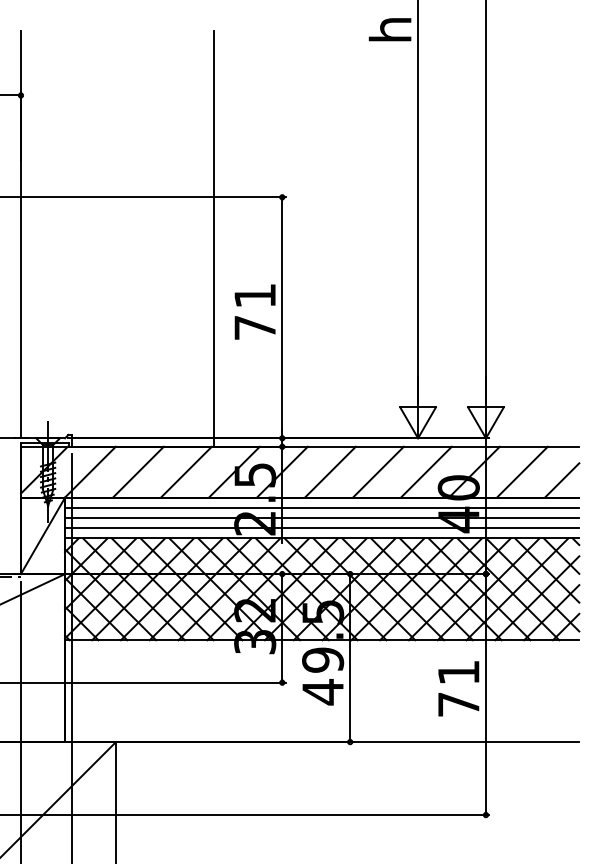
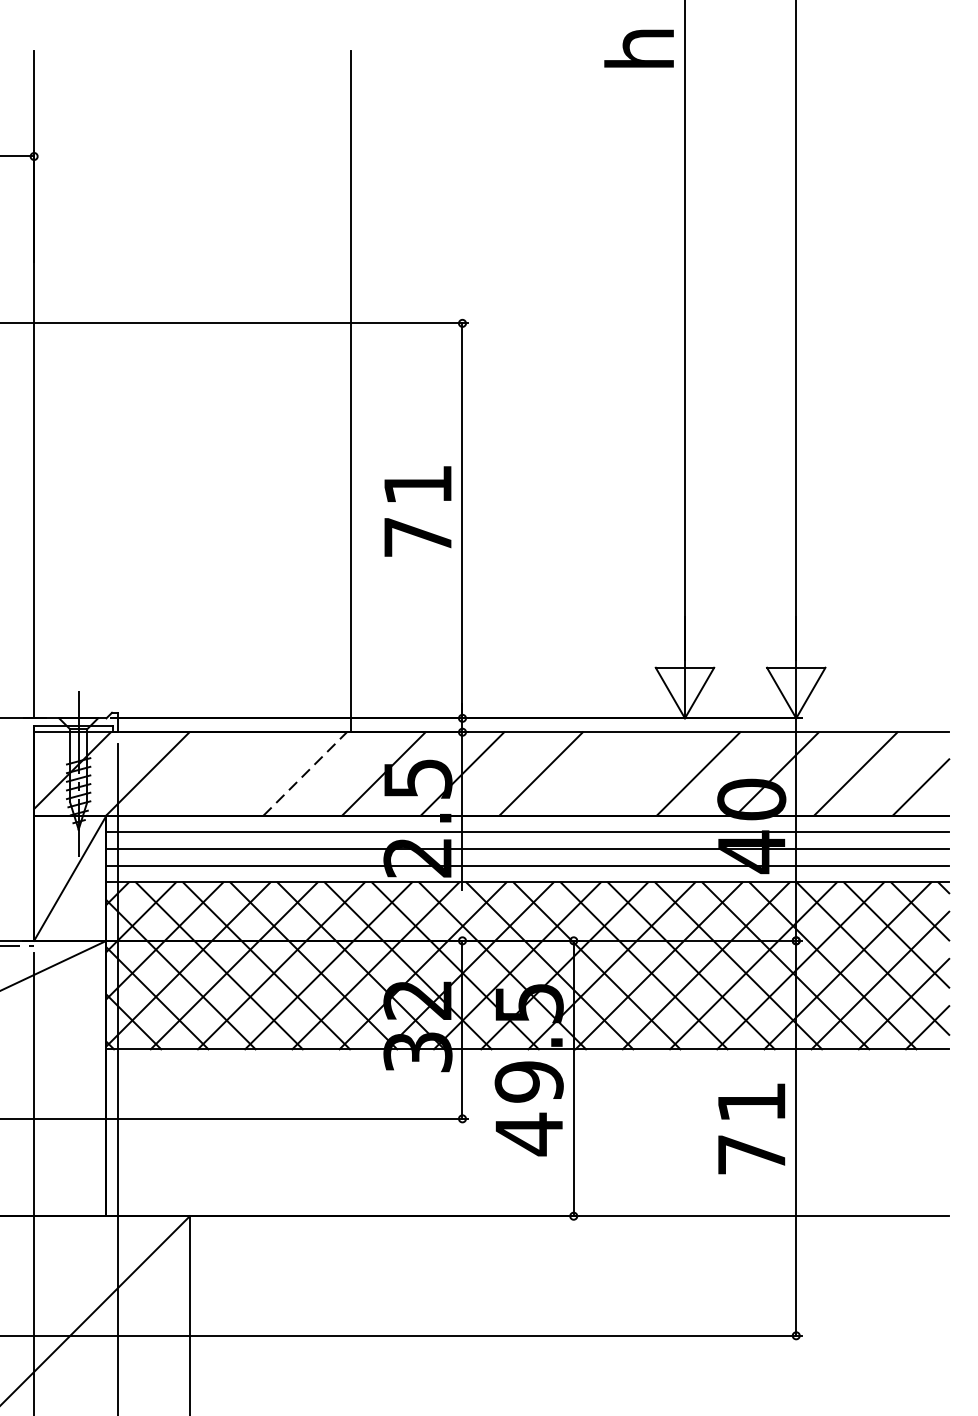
line: (137, 471) -> (225, 772), removed
line: (186, 471) -> (305, 772), solid -> dashed
line: (377, 471) -> (618, 772), removed

